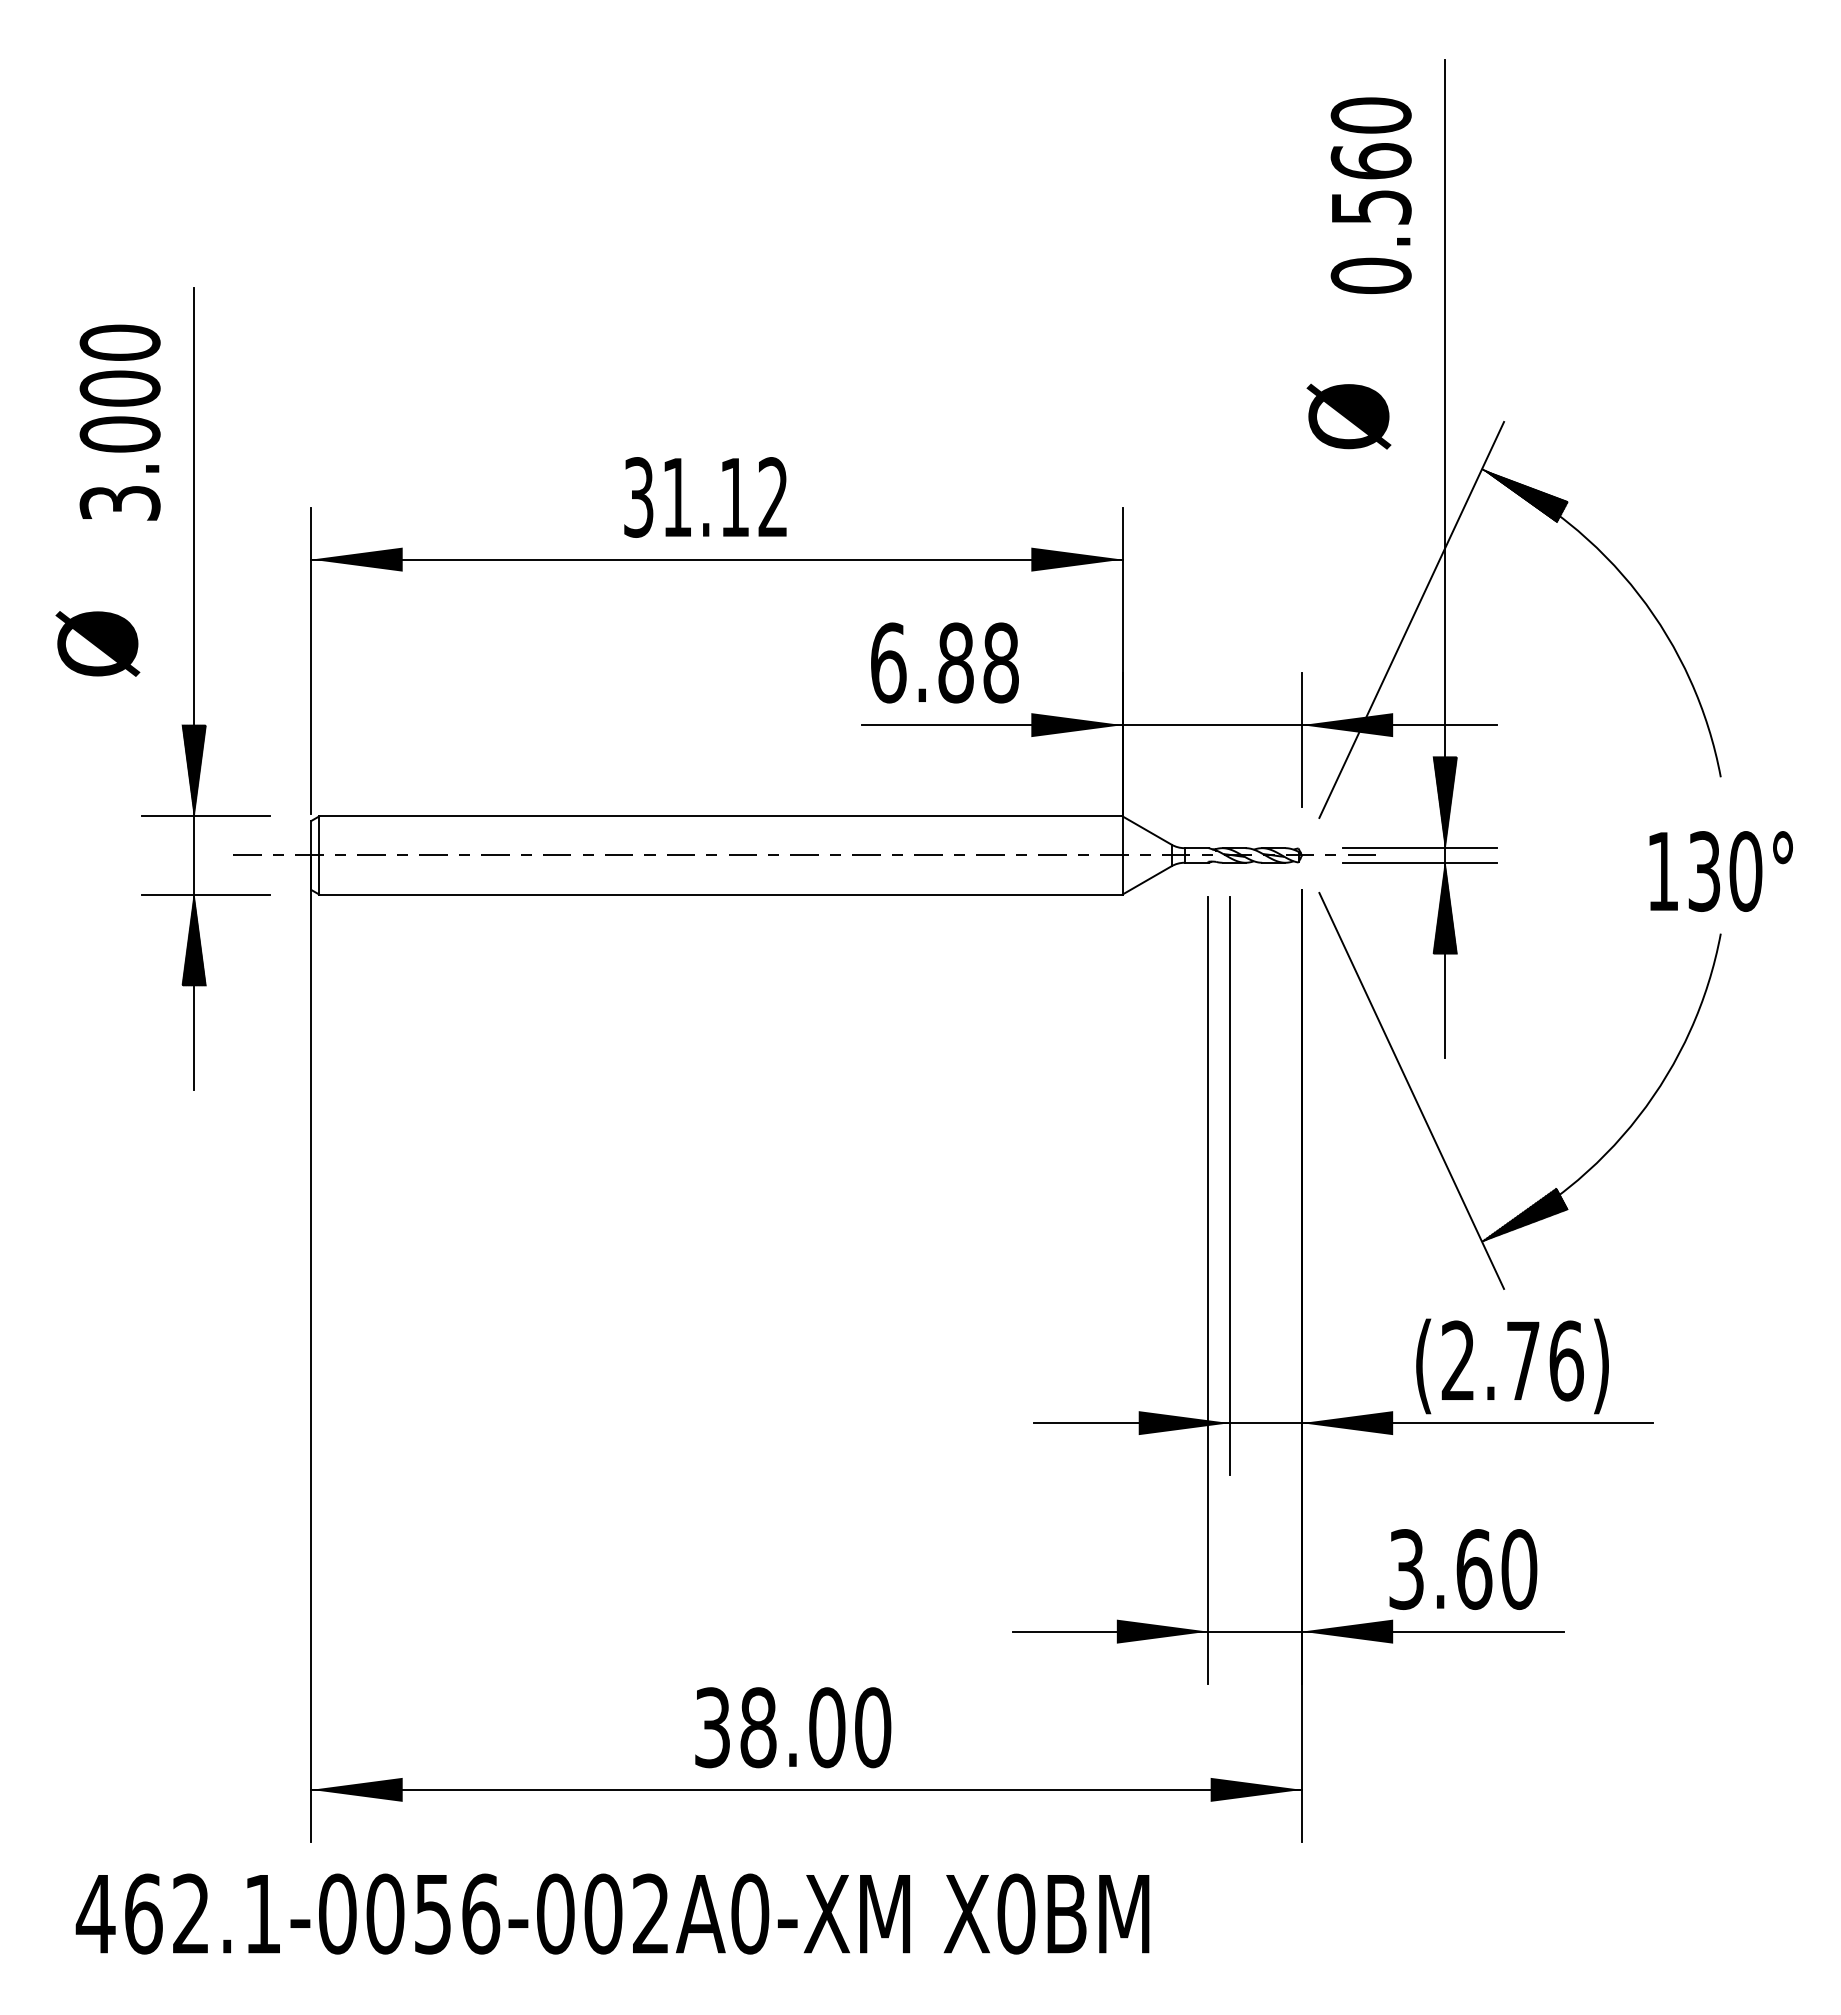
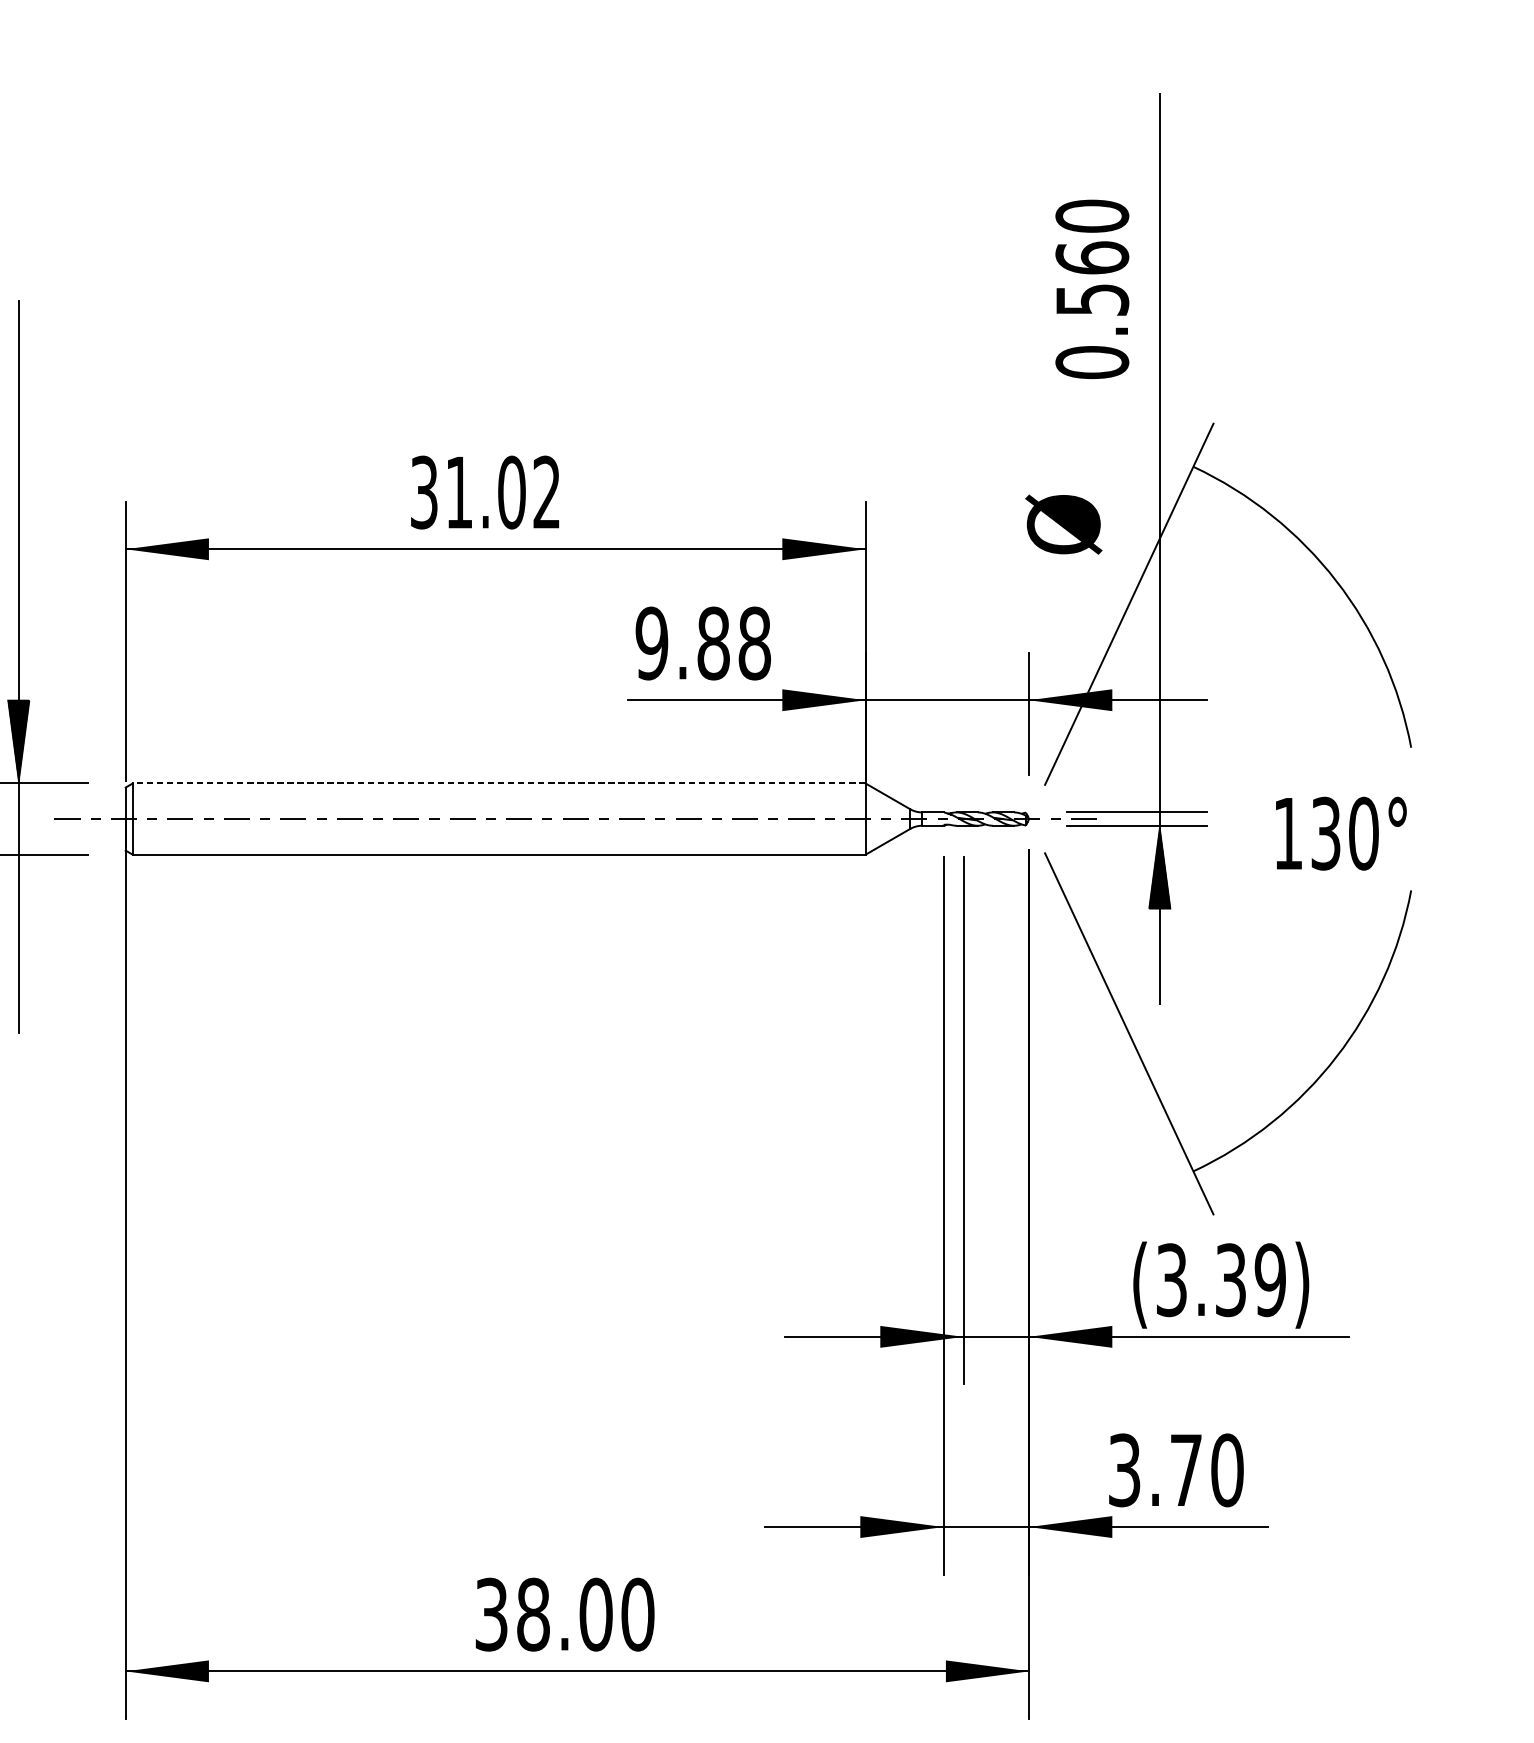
text: (1370, 195) -> (1091, 289), moved
text: (1348, 416) -> (1063, 524), moved
hatch: (1524, 495) -> (1232, 490), removed
text: (734, 497) -> (511, 492), 31.12 -> 31.02
text: (888, 662) -> (652, 643), 6.88 -> 9.88
hatch: (1445, 801) -> (1160, 769), removed
line: (720, 816) -> (498, 783), solid -> dashed
text: (1720, 871) -> (1340, 833), moved
hatch: (194, 939) -> (19, 895), removed
hatch: (1524, 1214) -> (1232, 1146), removed
text: (1512, 1360) -> (1221, 1279), (2.76) -> (3.39)
text: (1474, 1569) -> (1186, 1470), 3.60 -> 3.70

